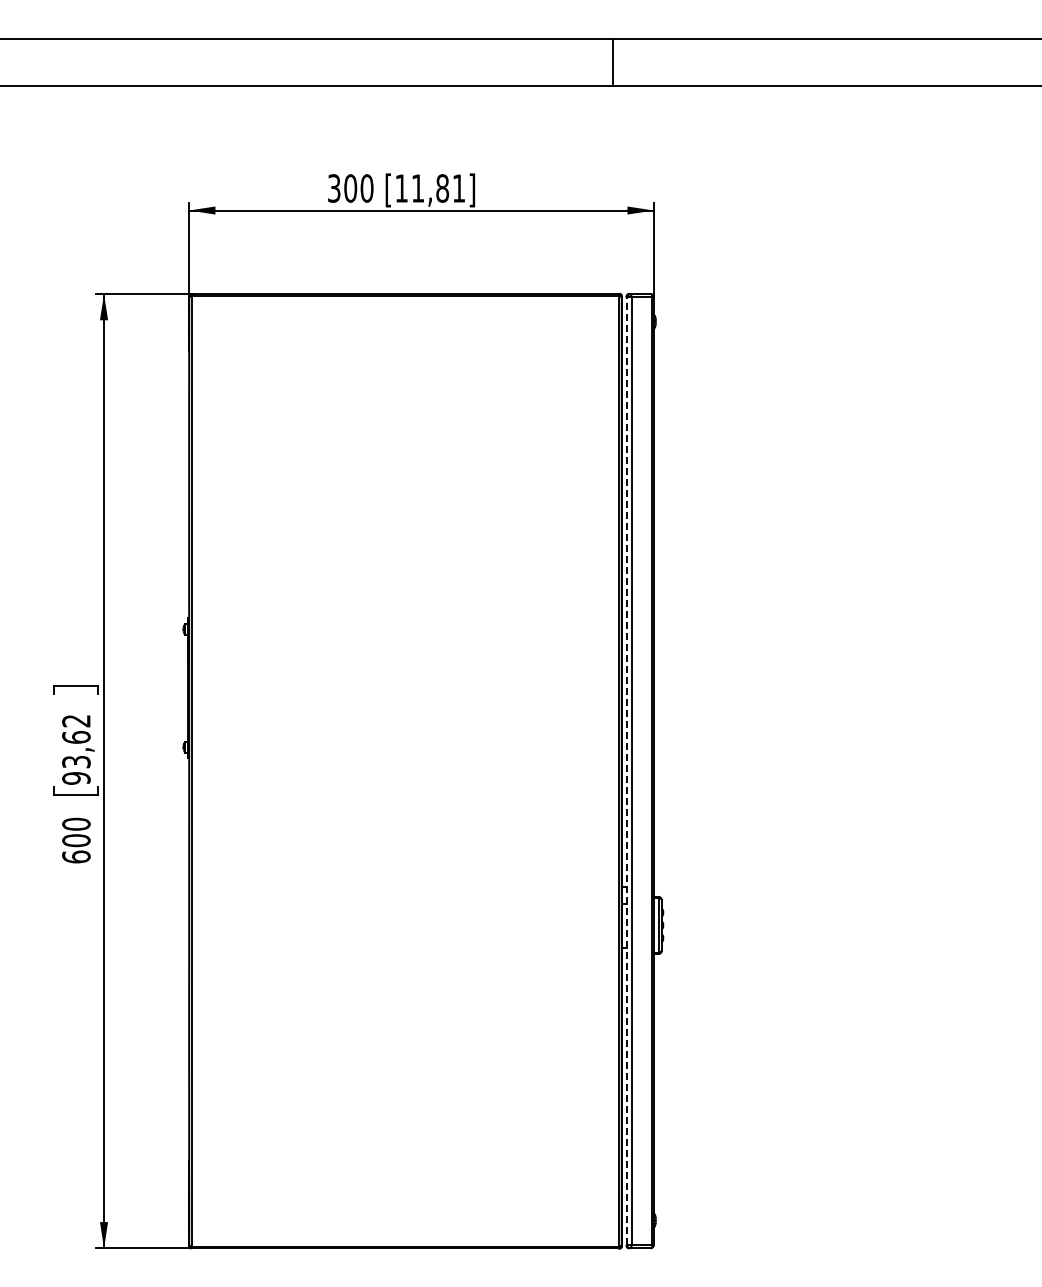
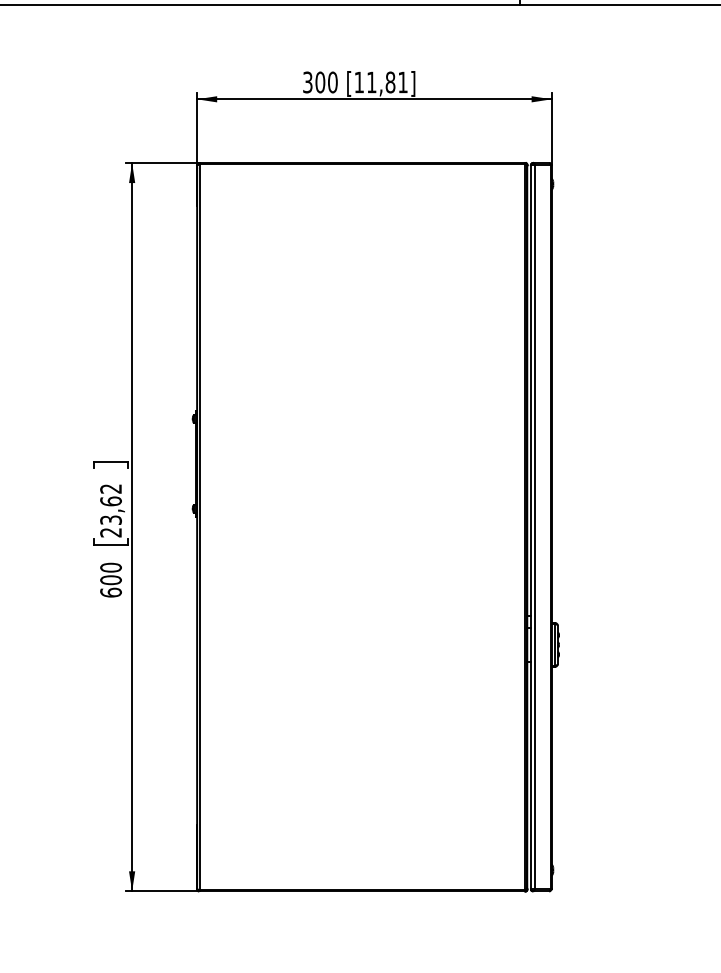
line: (626, 771) -> (530, 527), dashed -> solid
text: (76, 778) -> (111, 532), 93,62 -> 23,62

